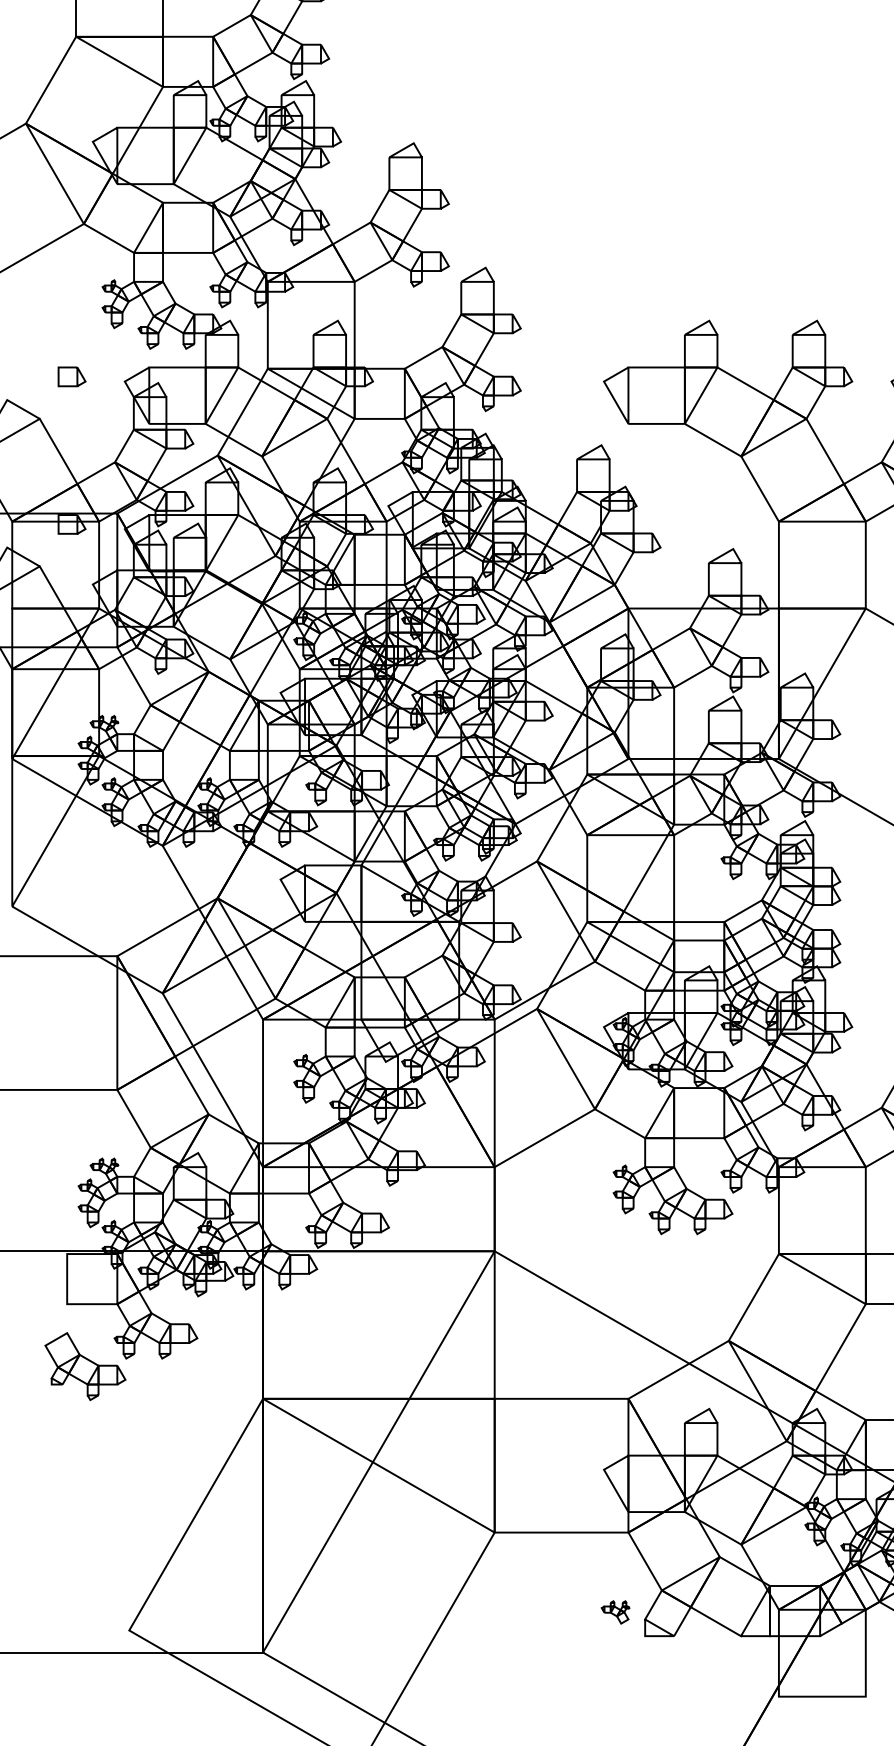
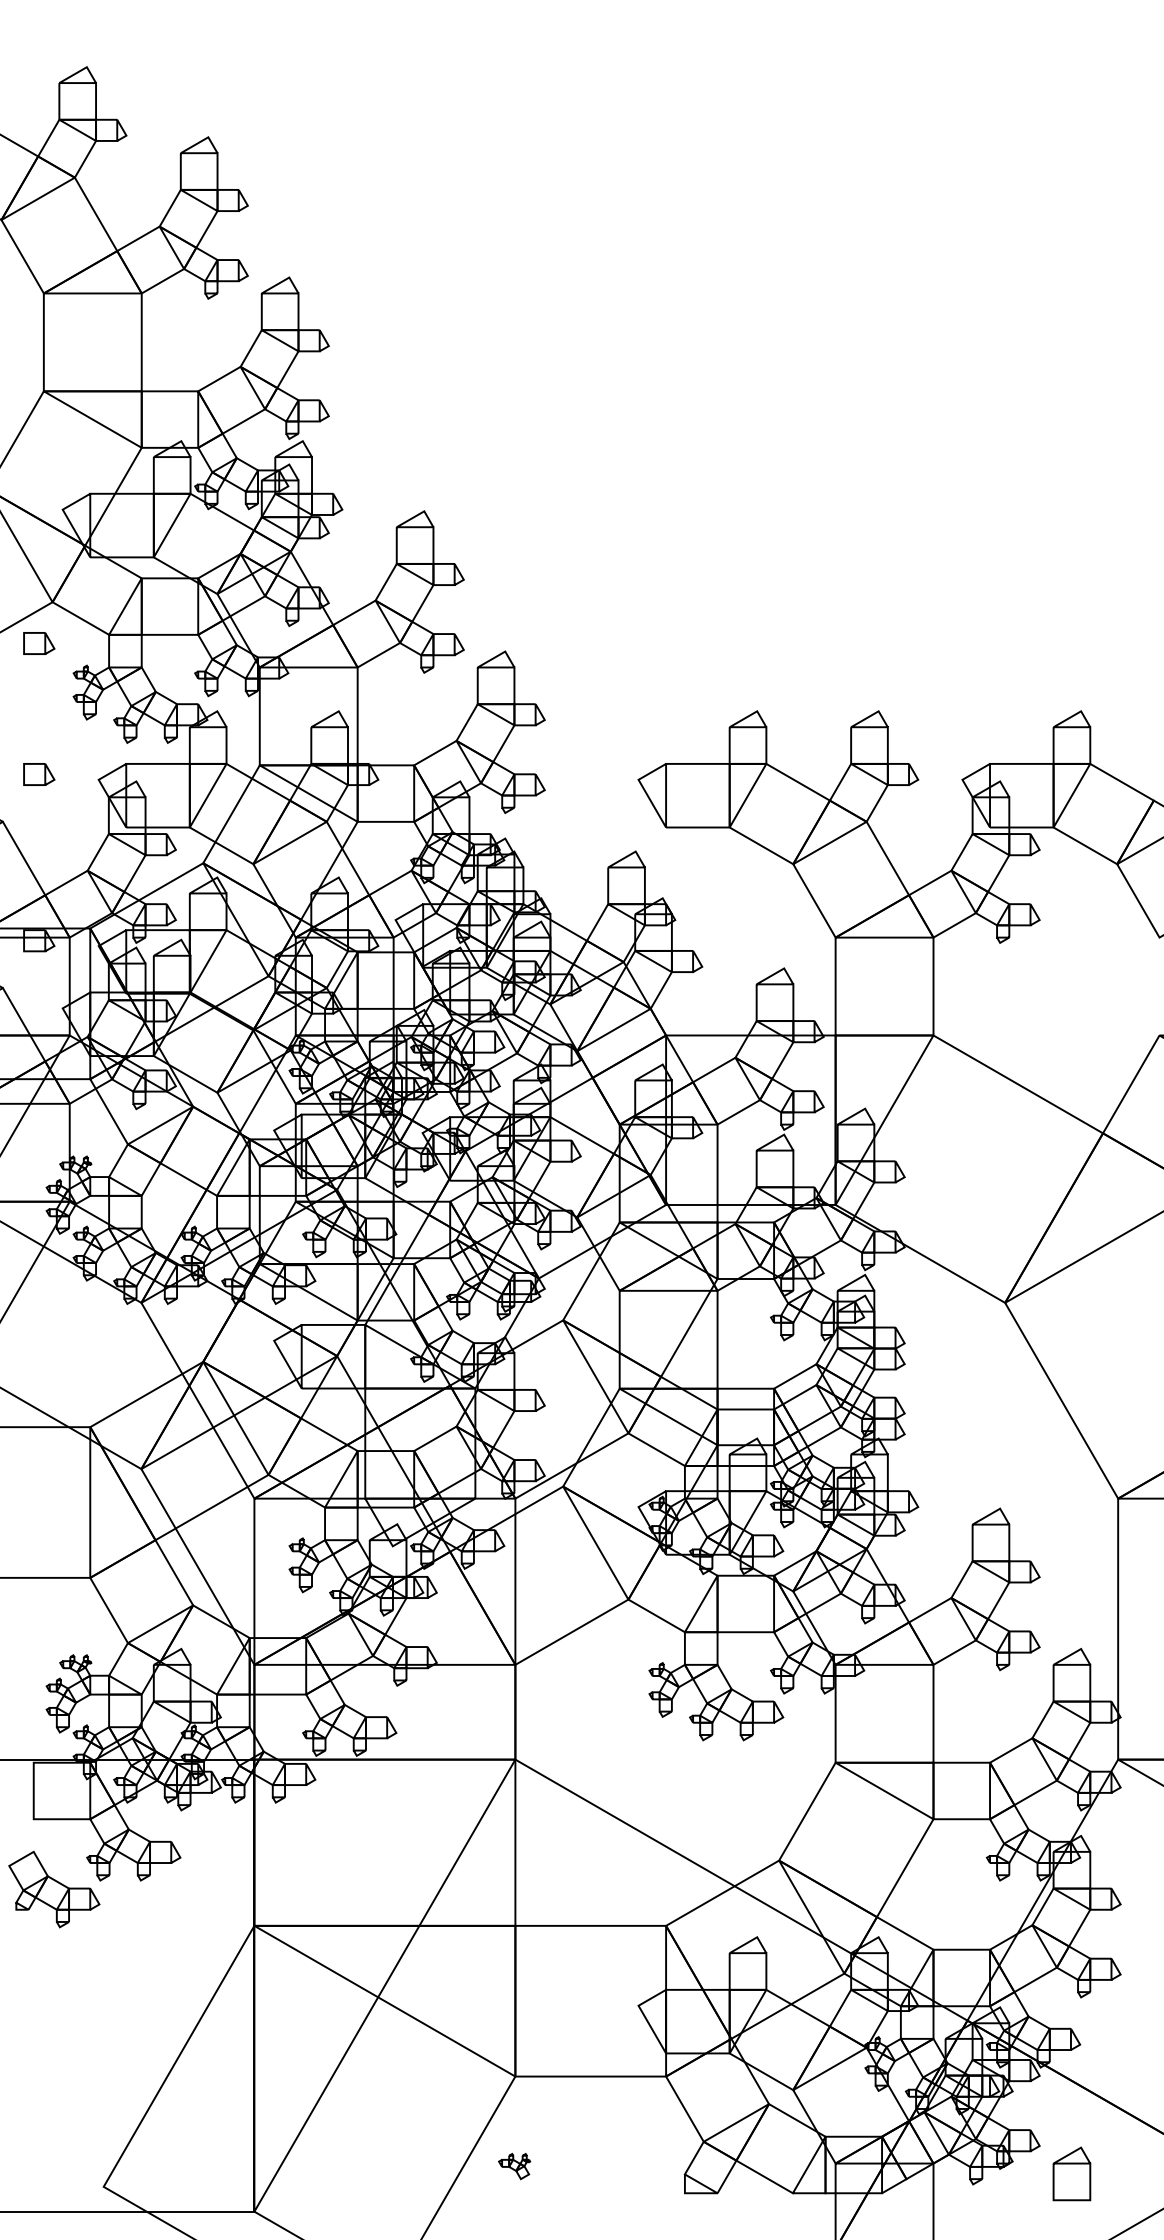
curve: (76, 260) -> (44, 643), added
part: (615, 1612) -> (514, 2166), moved

